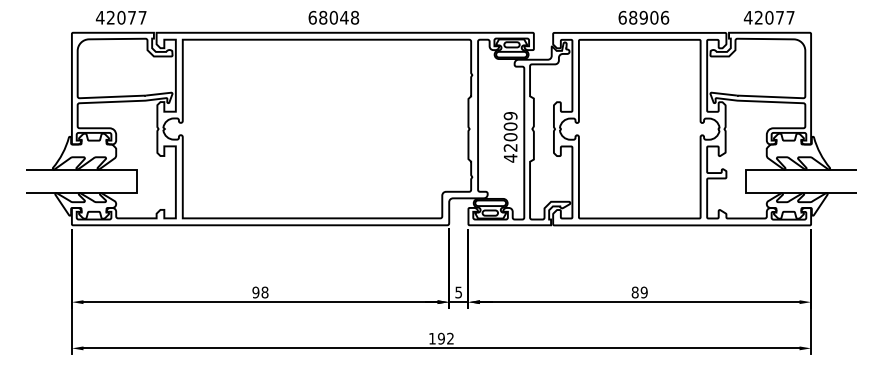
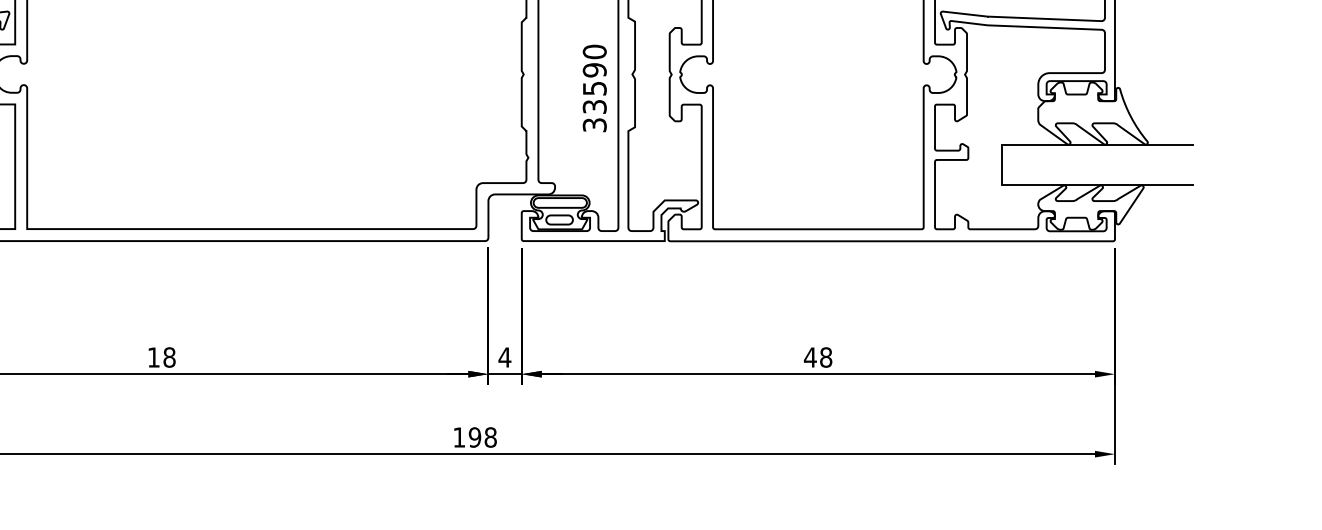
text: (510, 137) -> (594, 89), 42009 -> 33590
text: (255, 292) -> (153, 357), 98 -> 18
text: (458, 292) -> (504, 357), 5 -> 4
text: (639, 292) -> (817, 357), 89 -> 48
text: (450, 338) -> (490, 437), 192 -> 198

